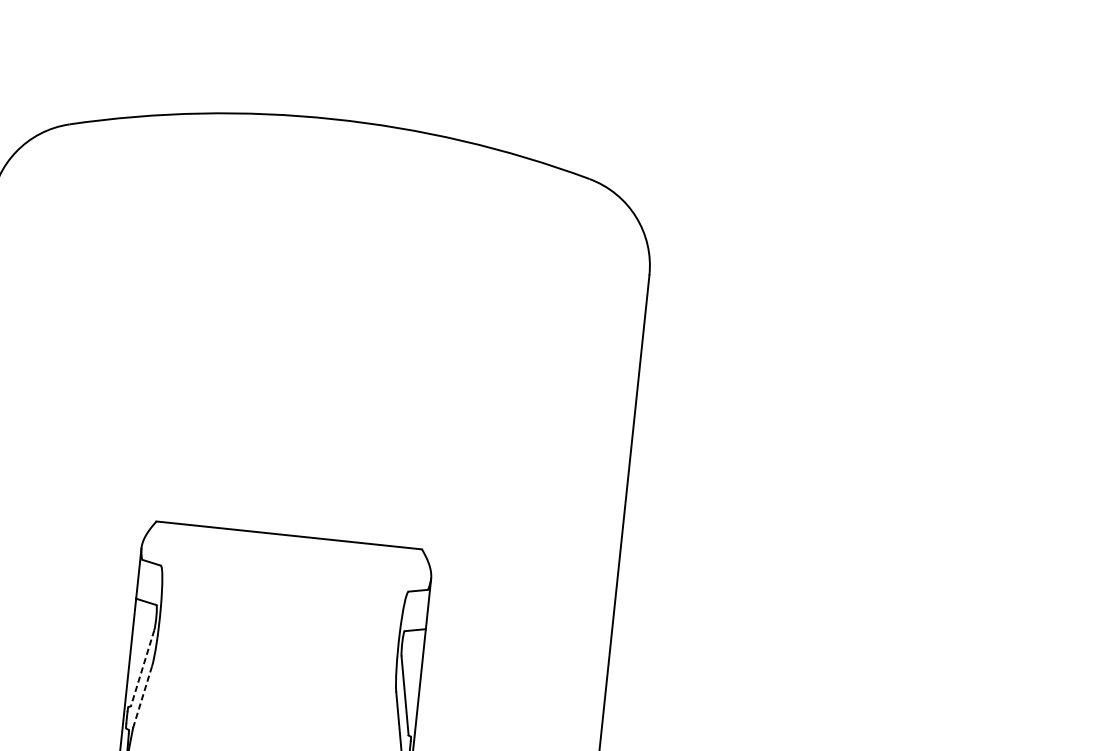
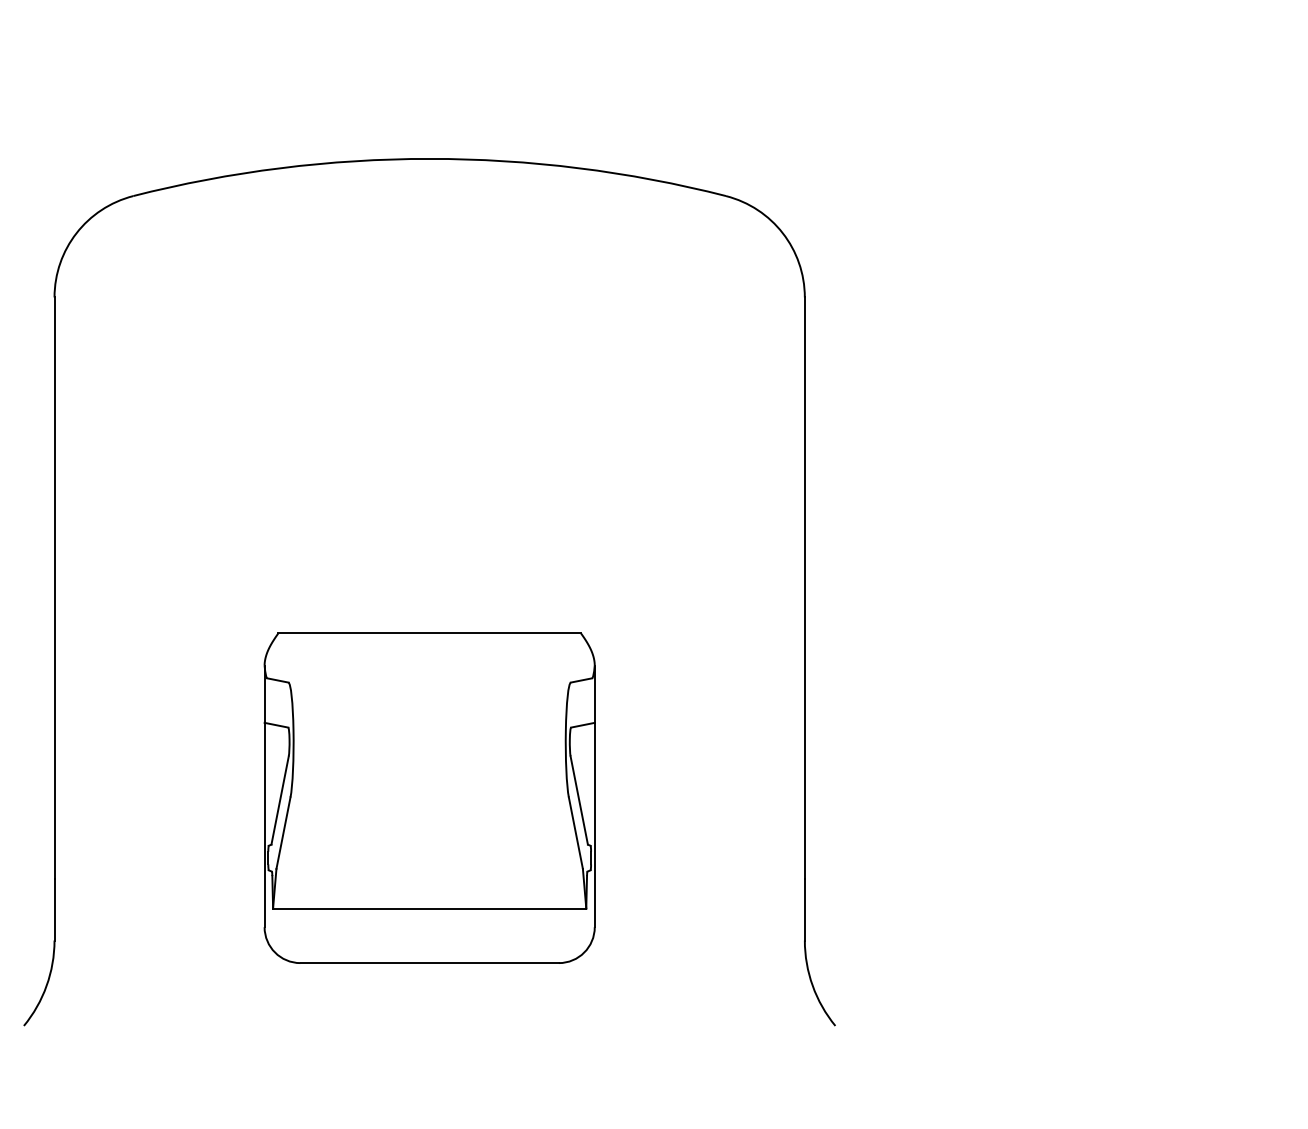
line: (142, 668) -> (280, 800), dashed -> solid
line: (142, 696) -> (283, 832), dashed -> solid

